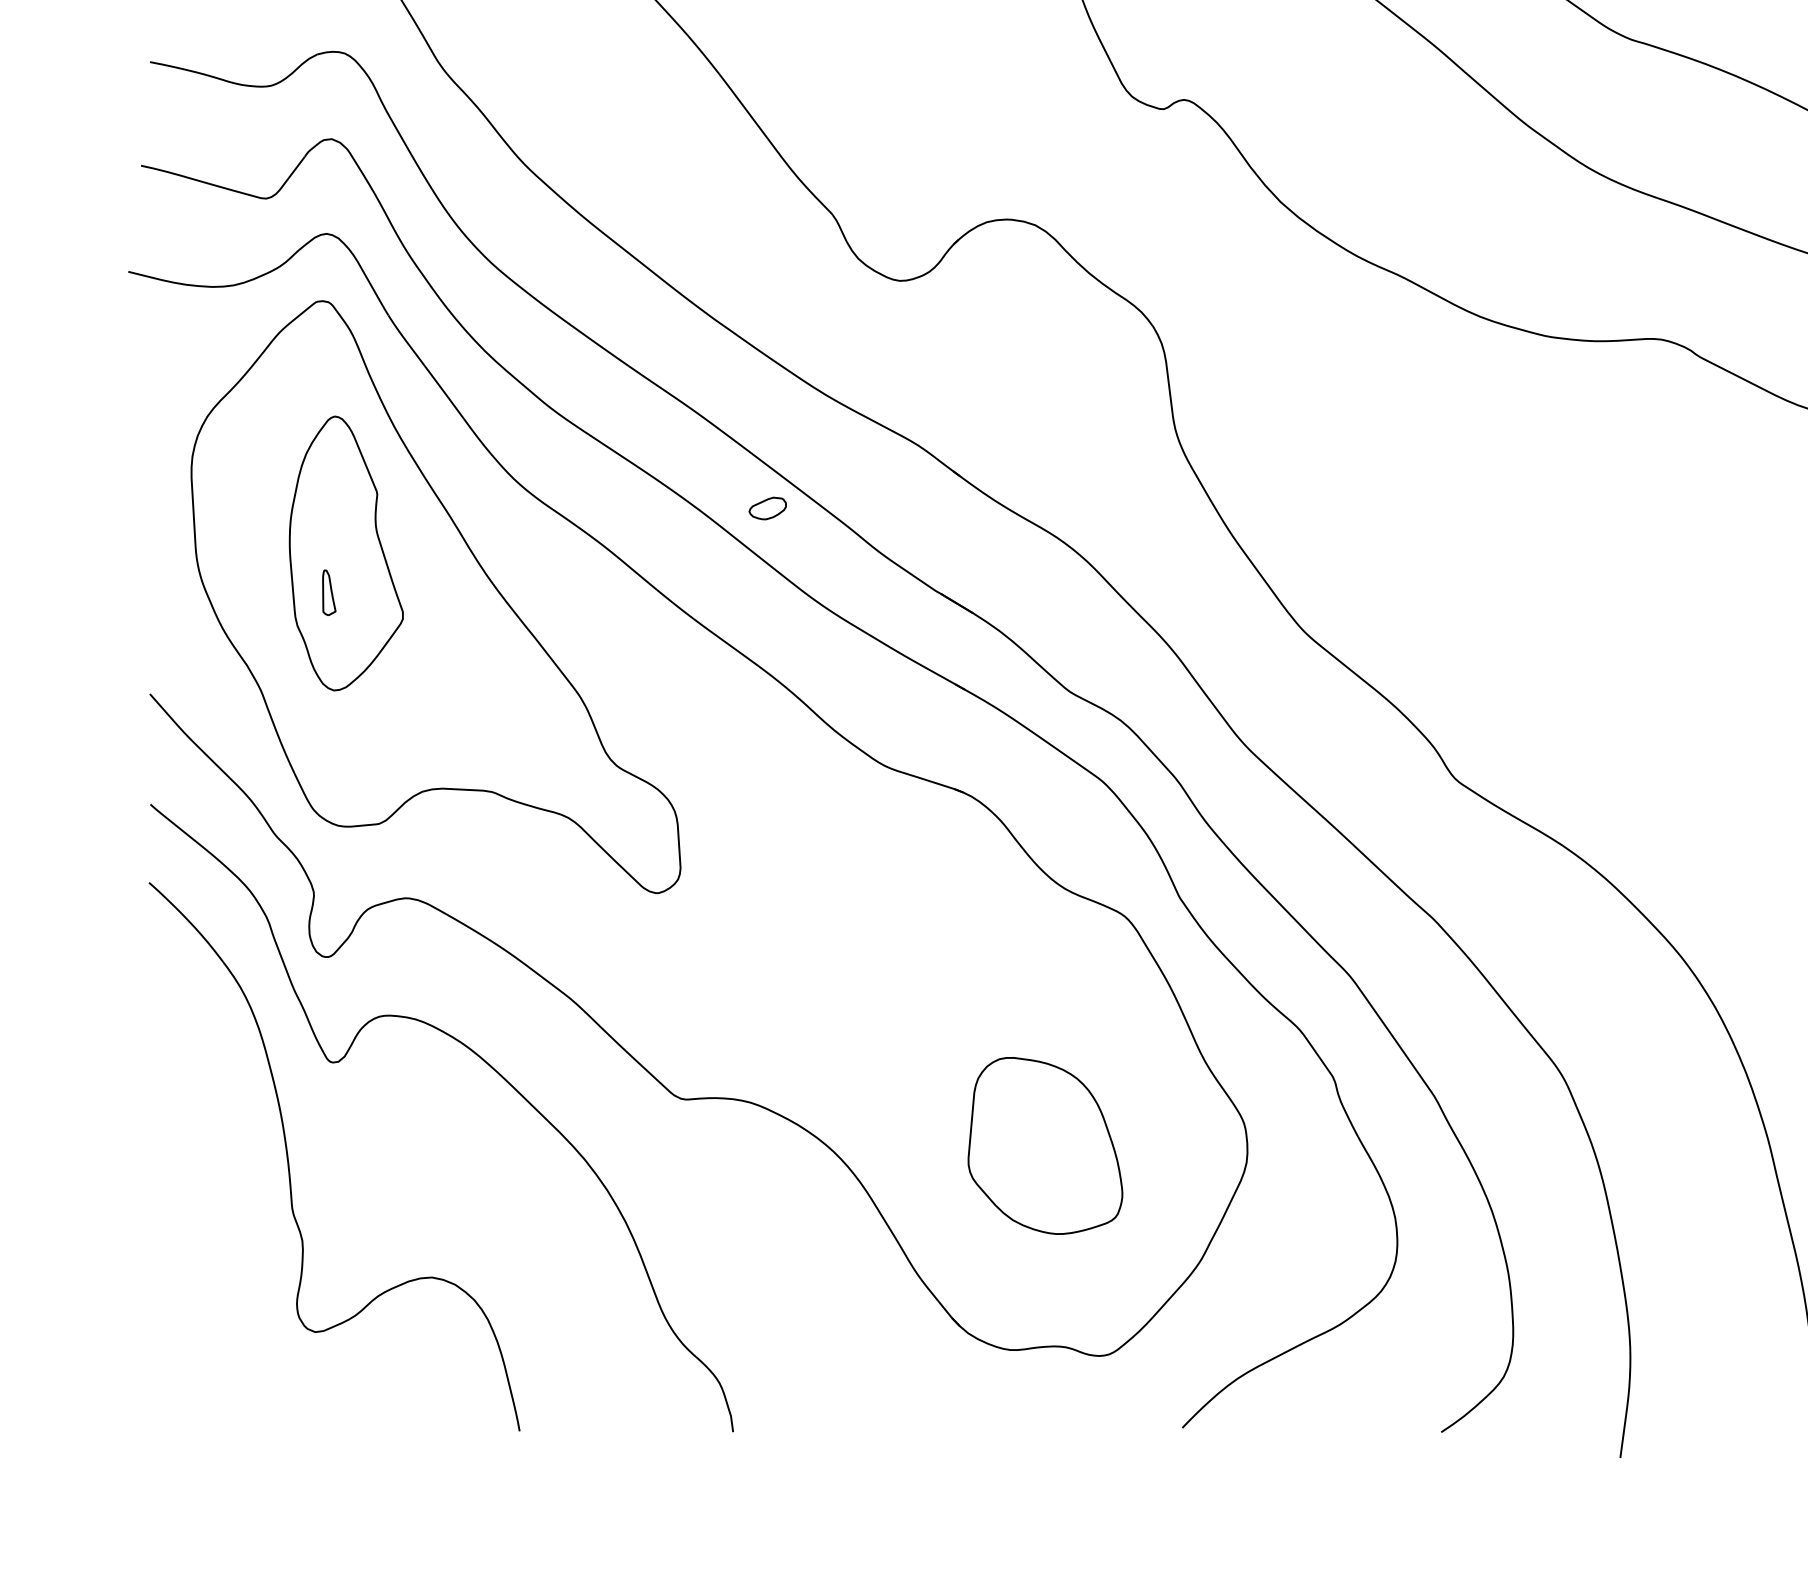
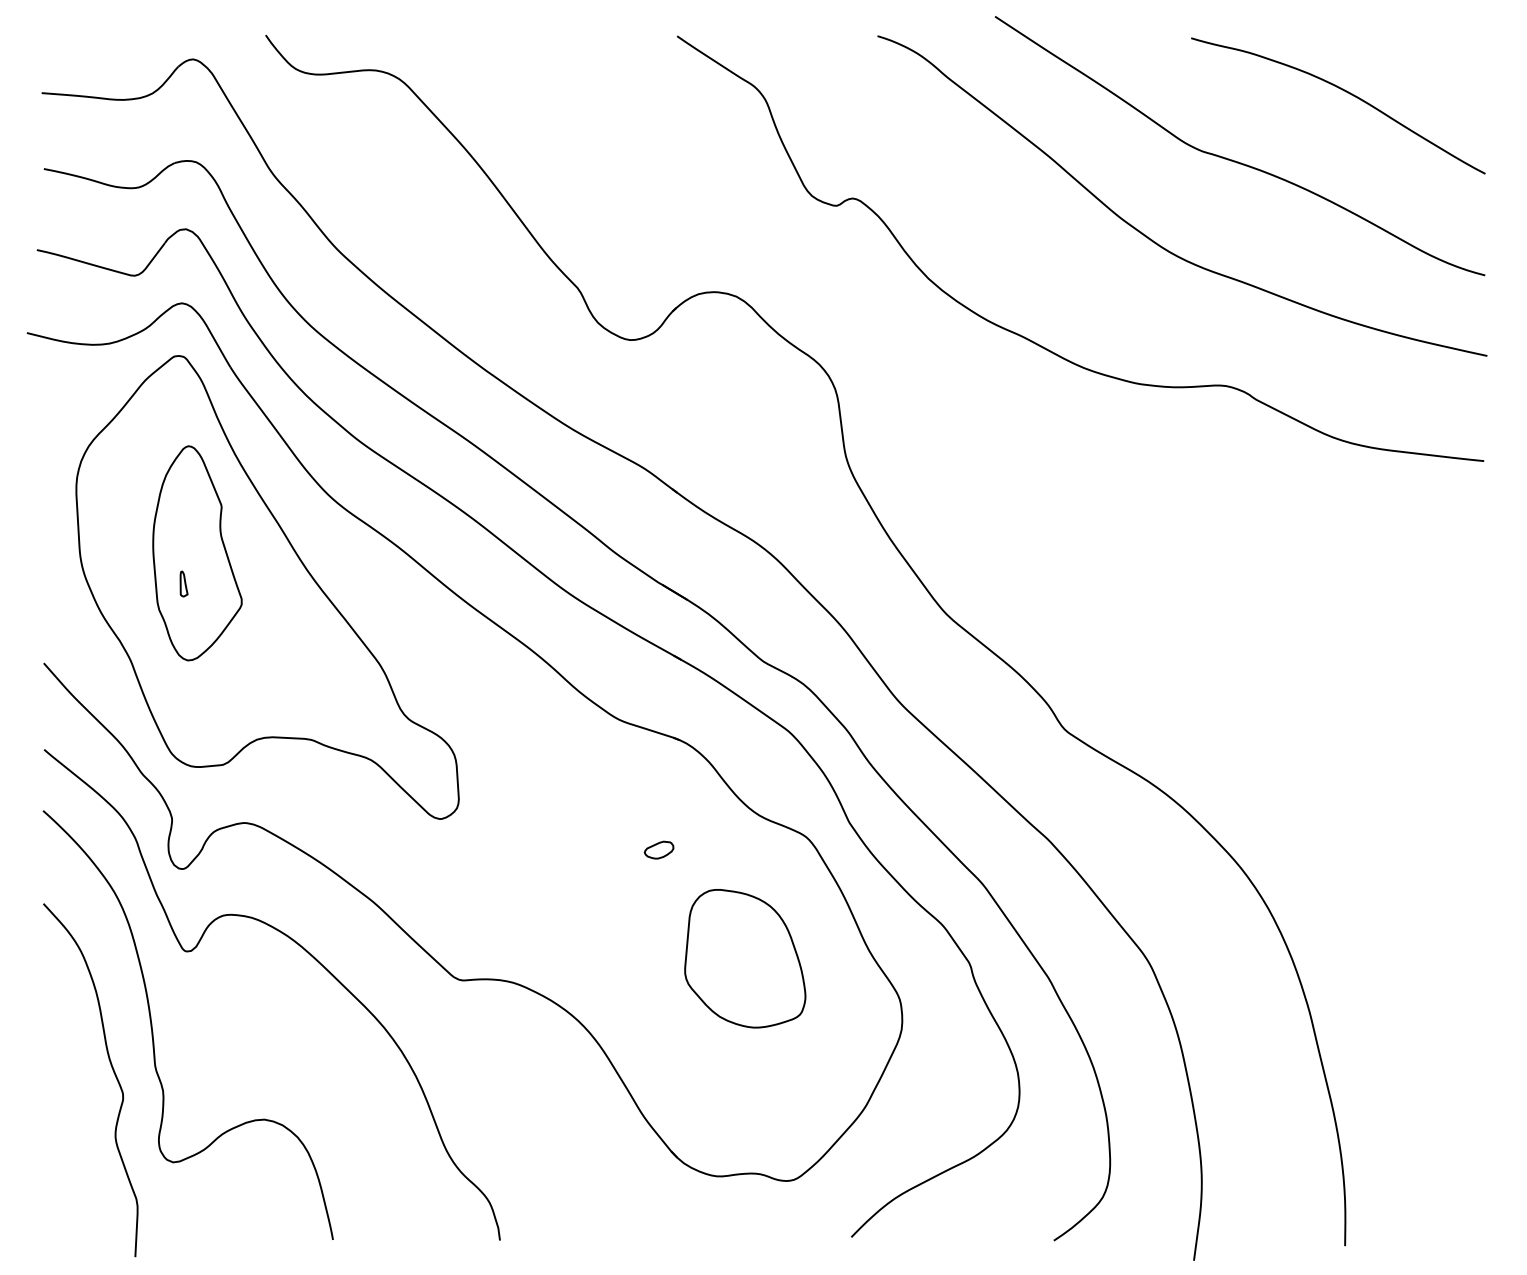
part: (767, 507) -> (658, 849), moved
part: (328, 592) -> (183, 583), size x0.71
part: (1045, 1145) -> (745, 958), moved
curve: (238, 1218) -> (113, 1073), added

